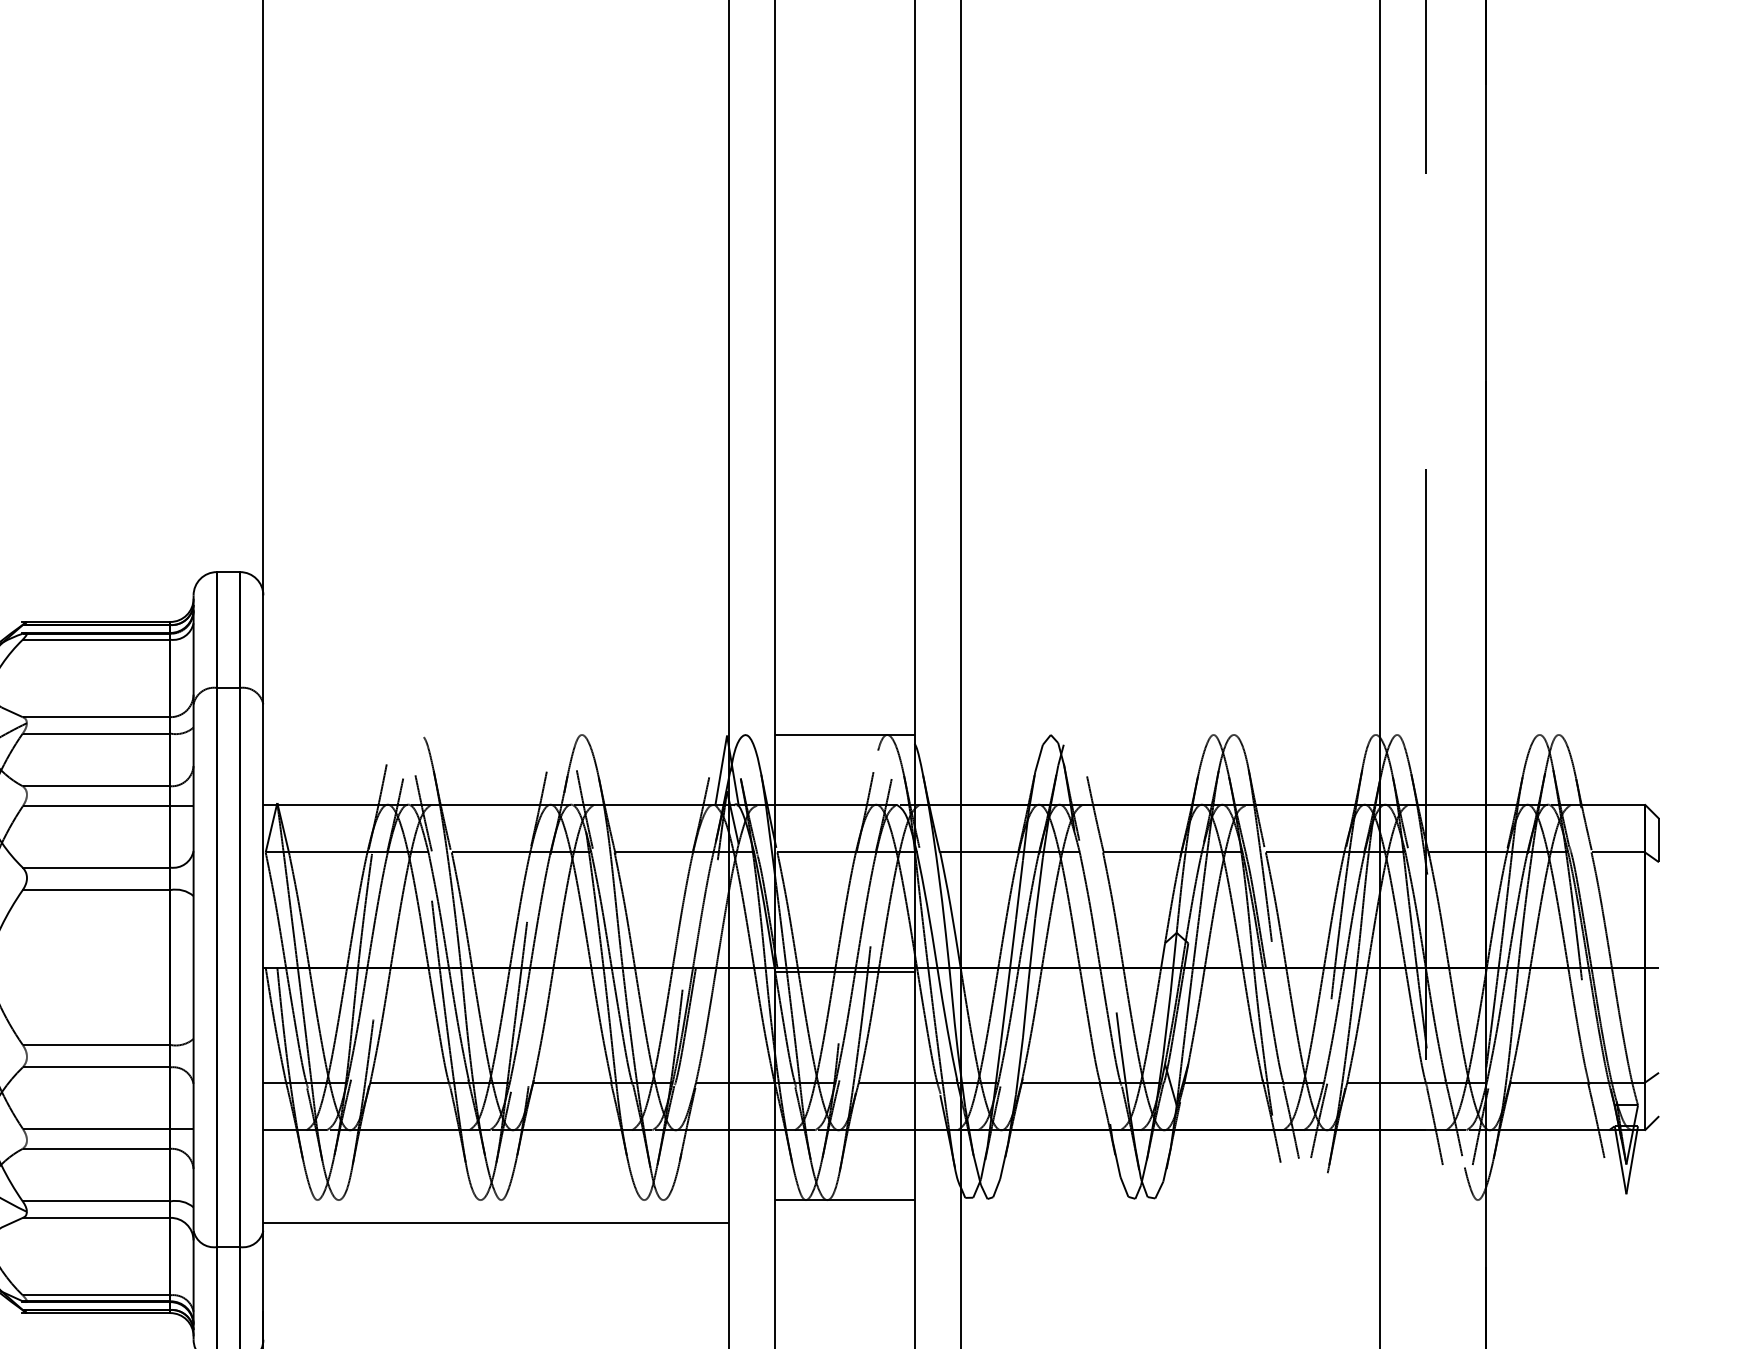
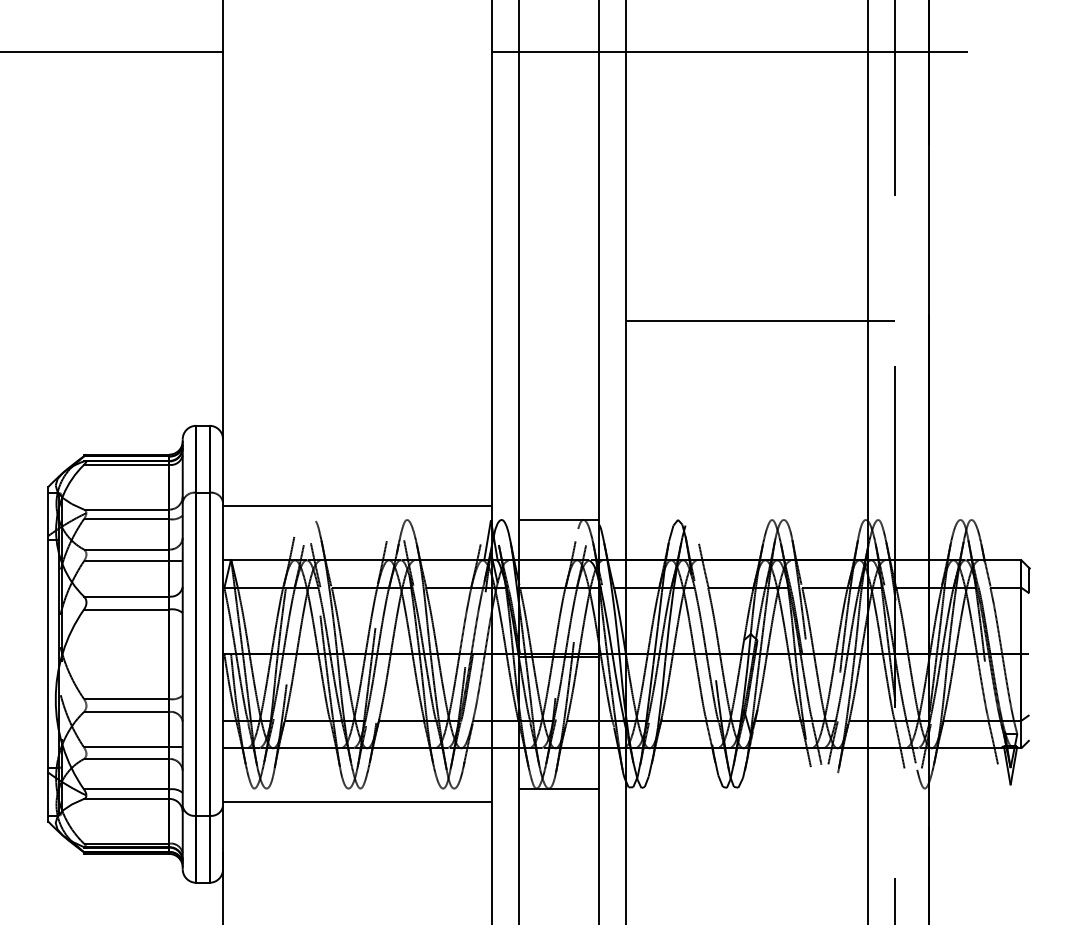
line: (1193, 389) -> (760, 320), added
line: (496, 711) -> (357, 506), added

